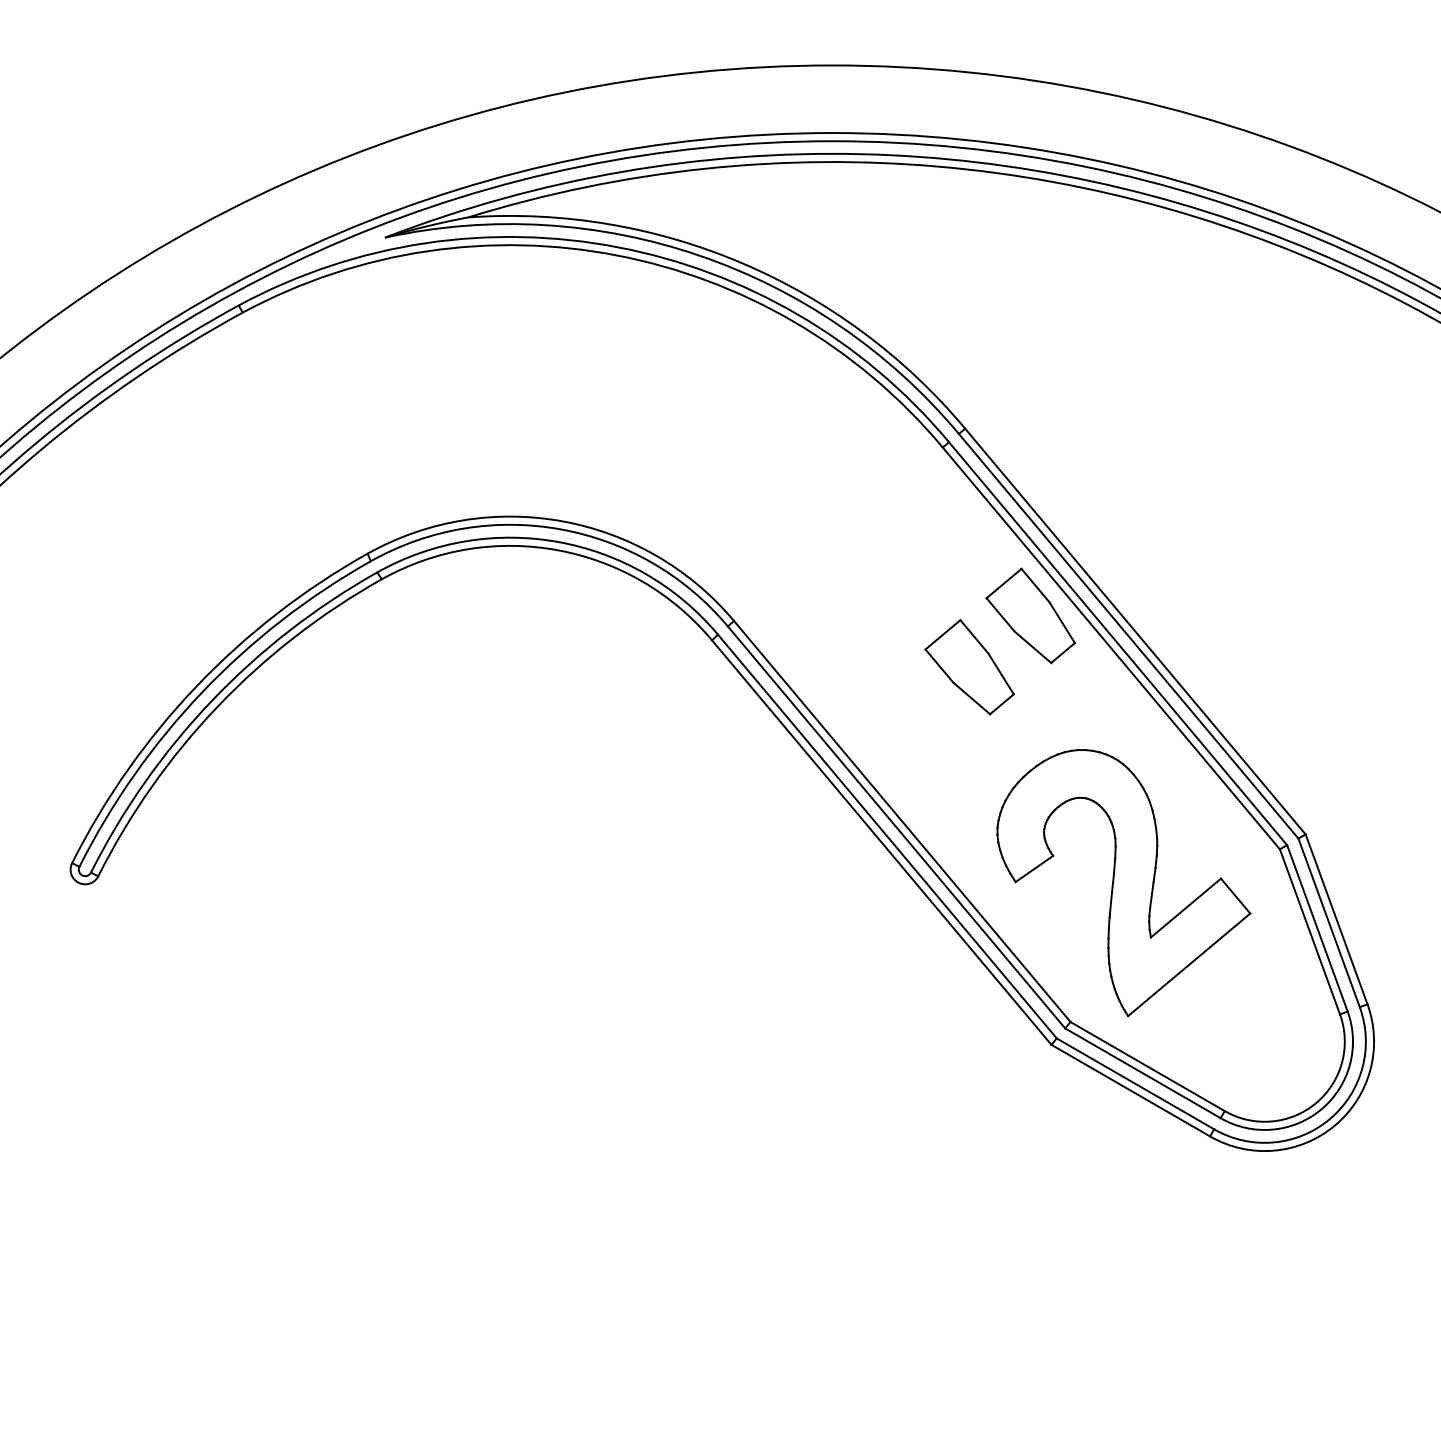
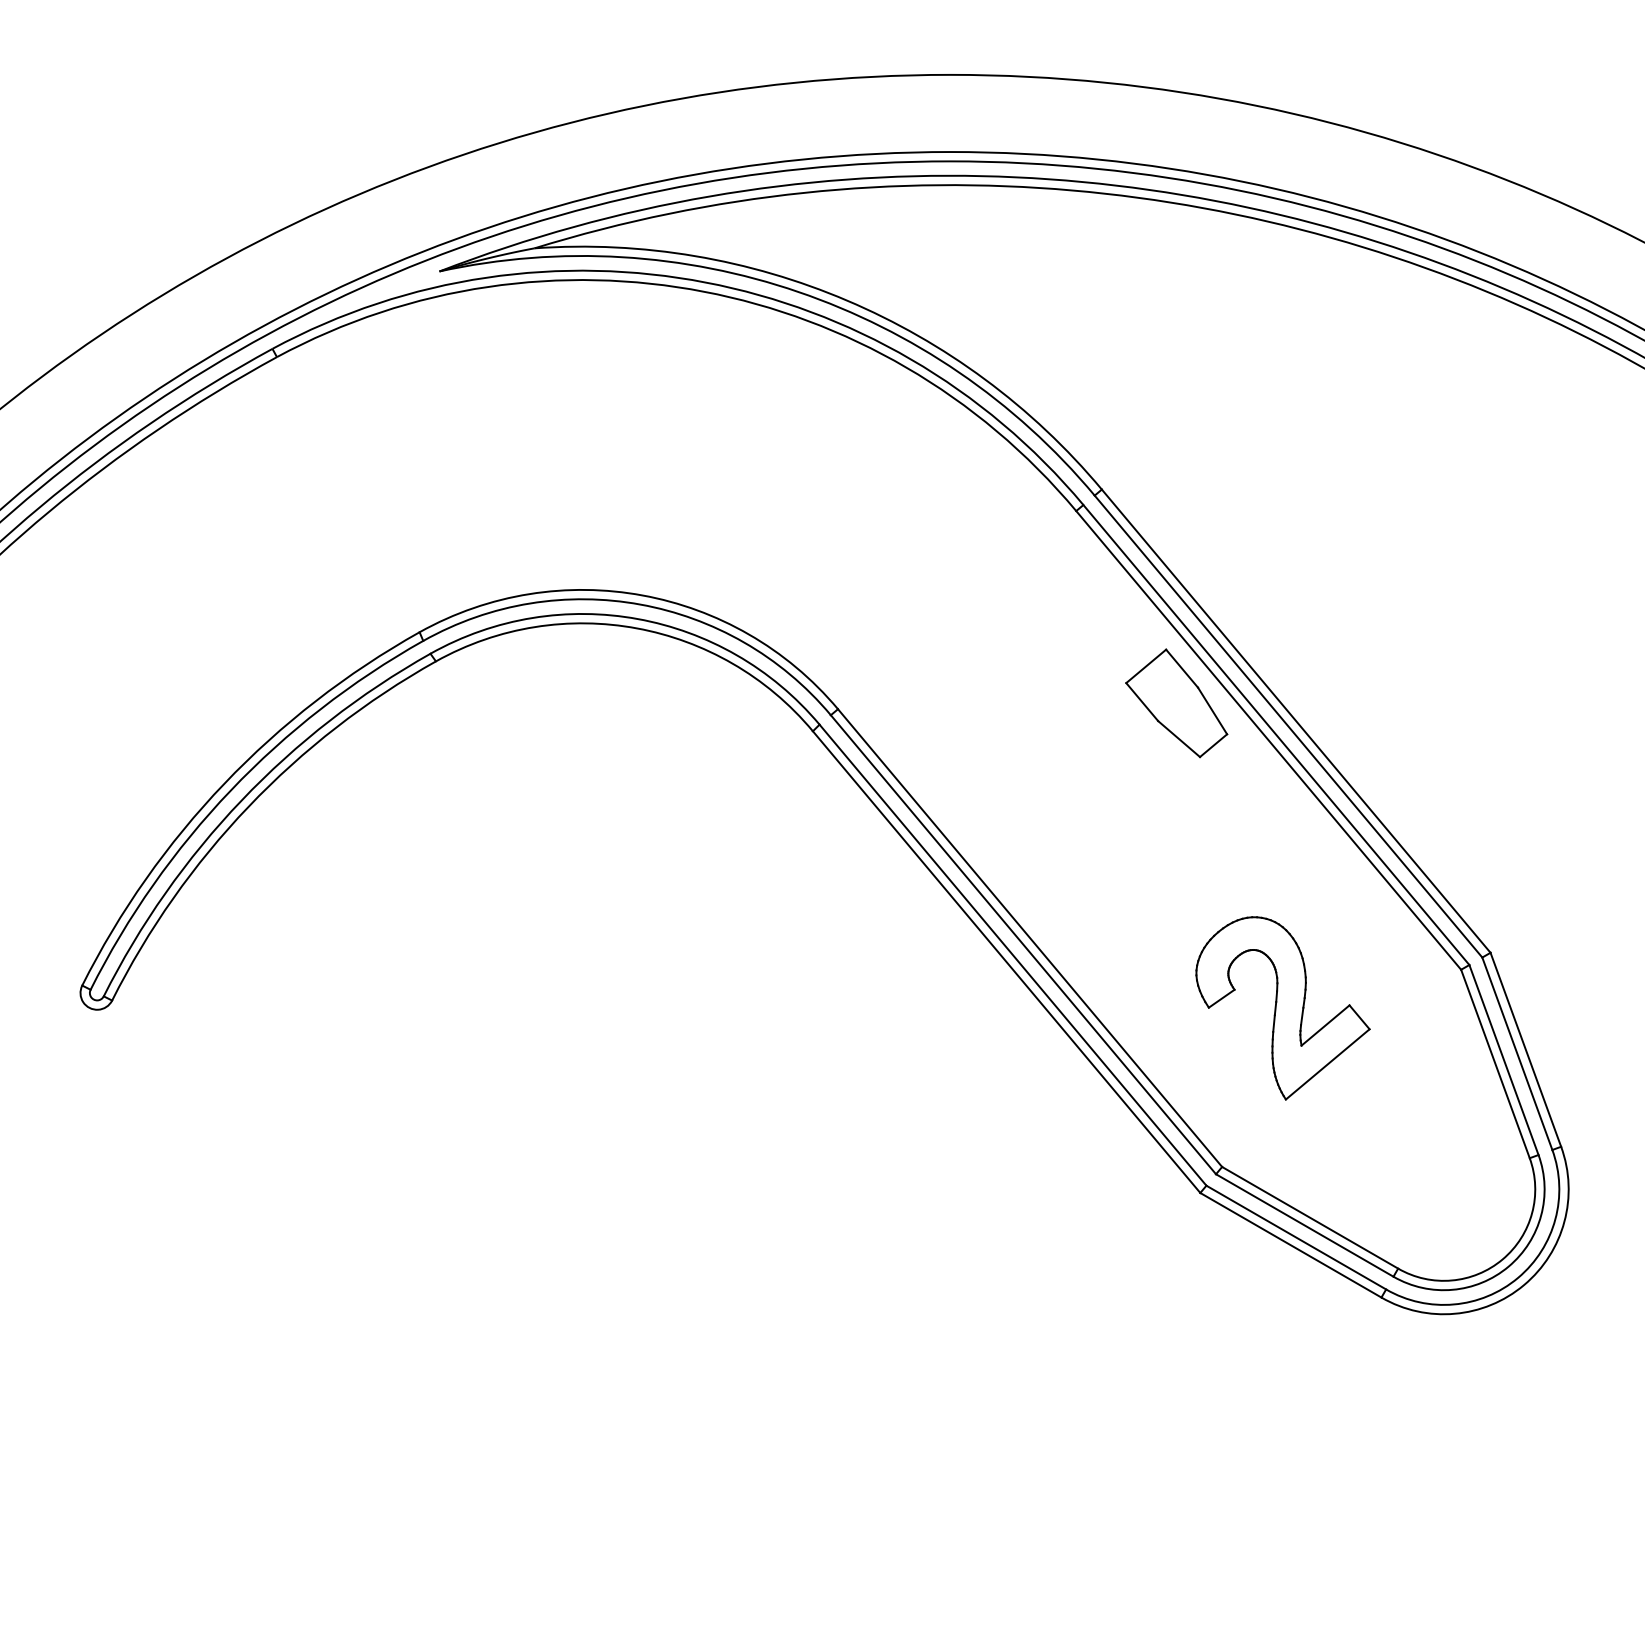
part: (969, 666) -> (1106, 761), removed
part: (1123, 883) -> (1282, 1008), size x0.6

